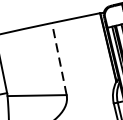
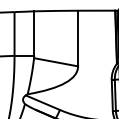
line: (59, 58) -> (78, 38), dashed -> solid

